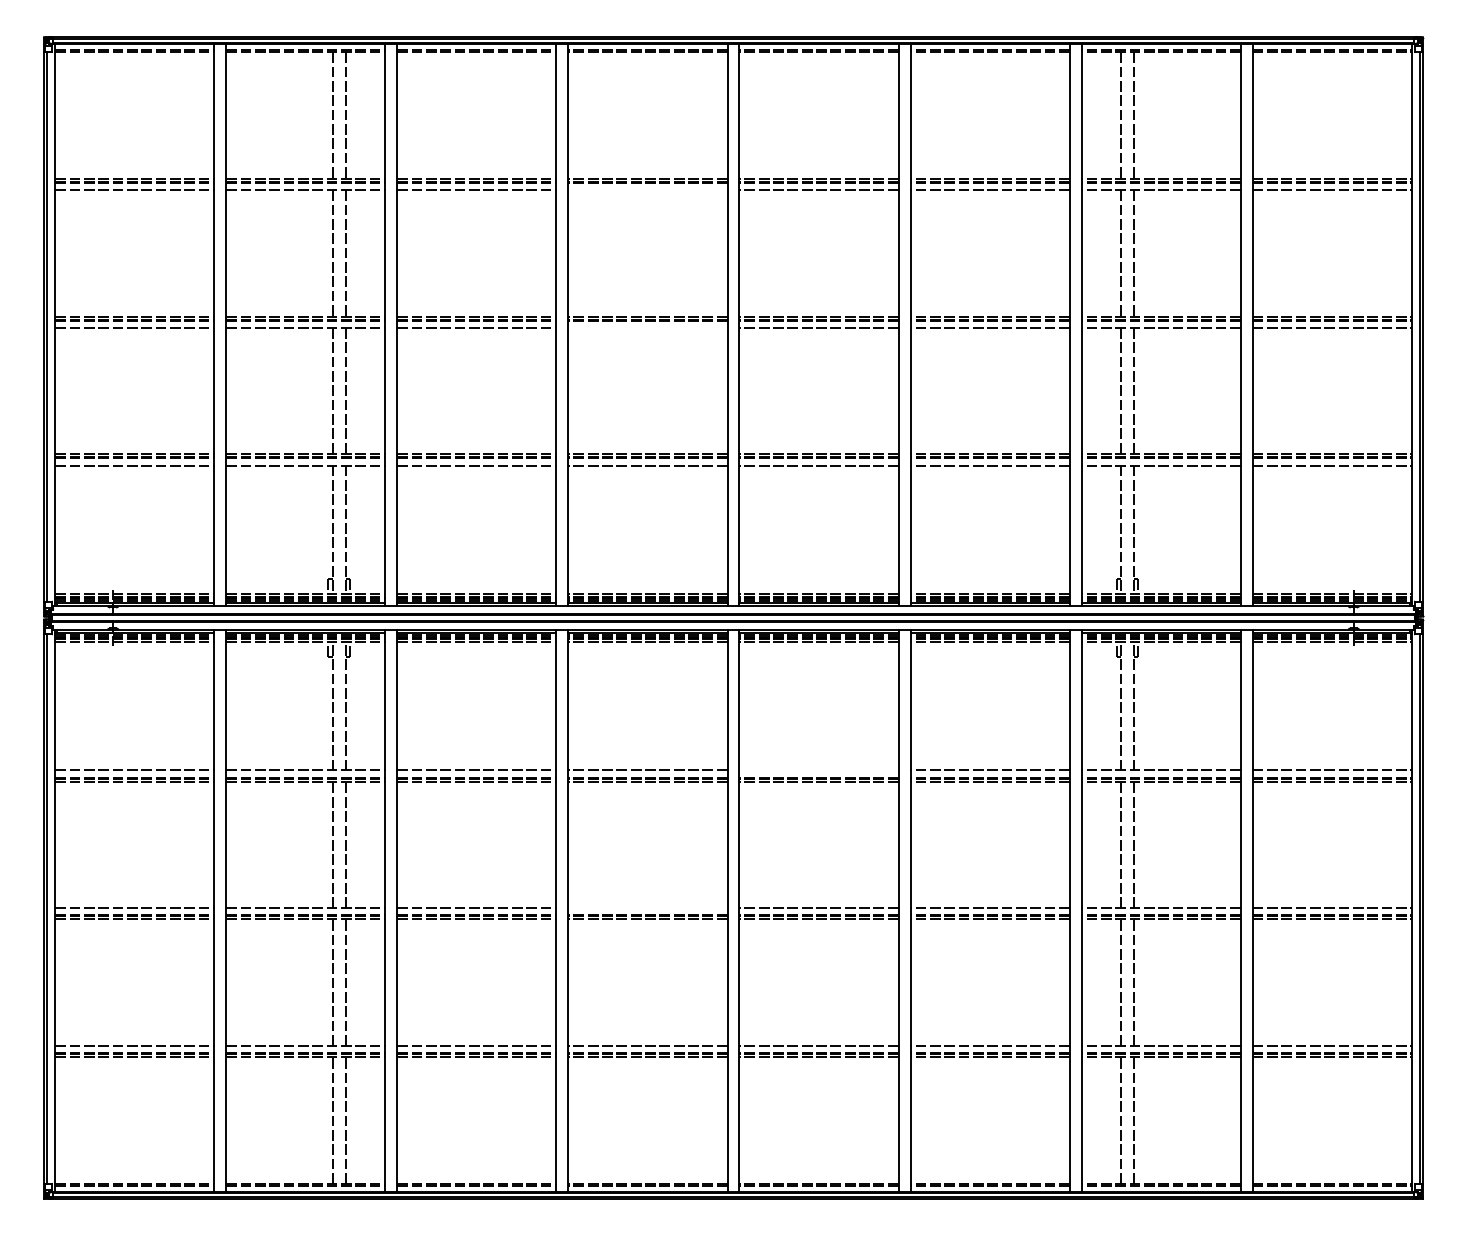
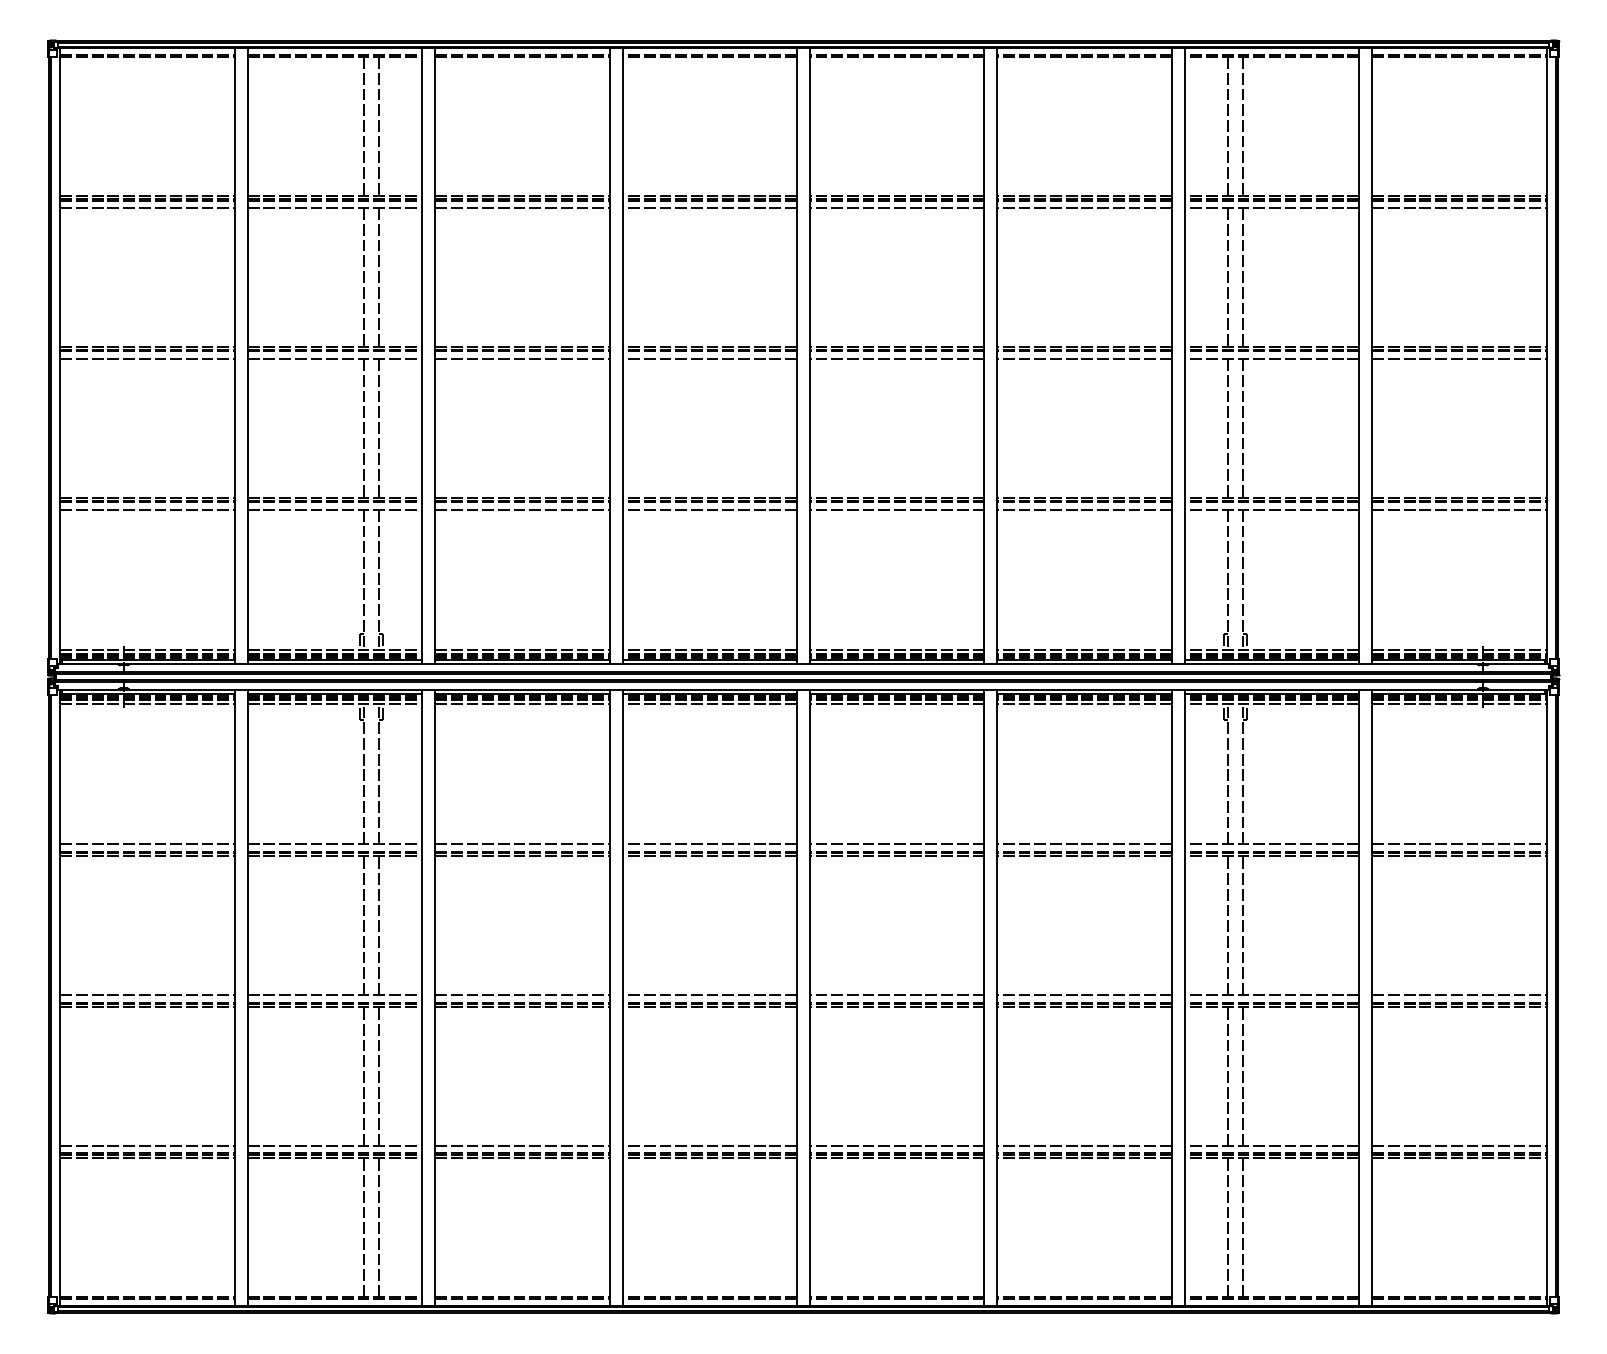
line: (647, 190) -> (709, 208), added
line: (647, 327) -> (709, 358), added
line: (818, 770) -> (896, 844), added
line: (647, 908) -> (709, 995), added

